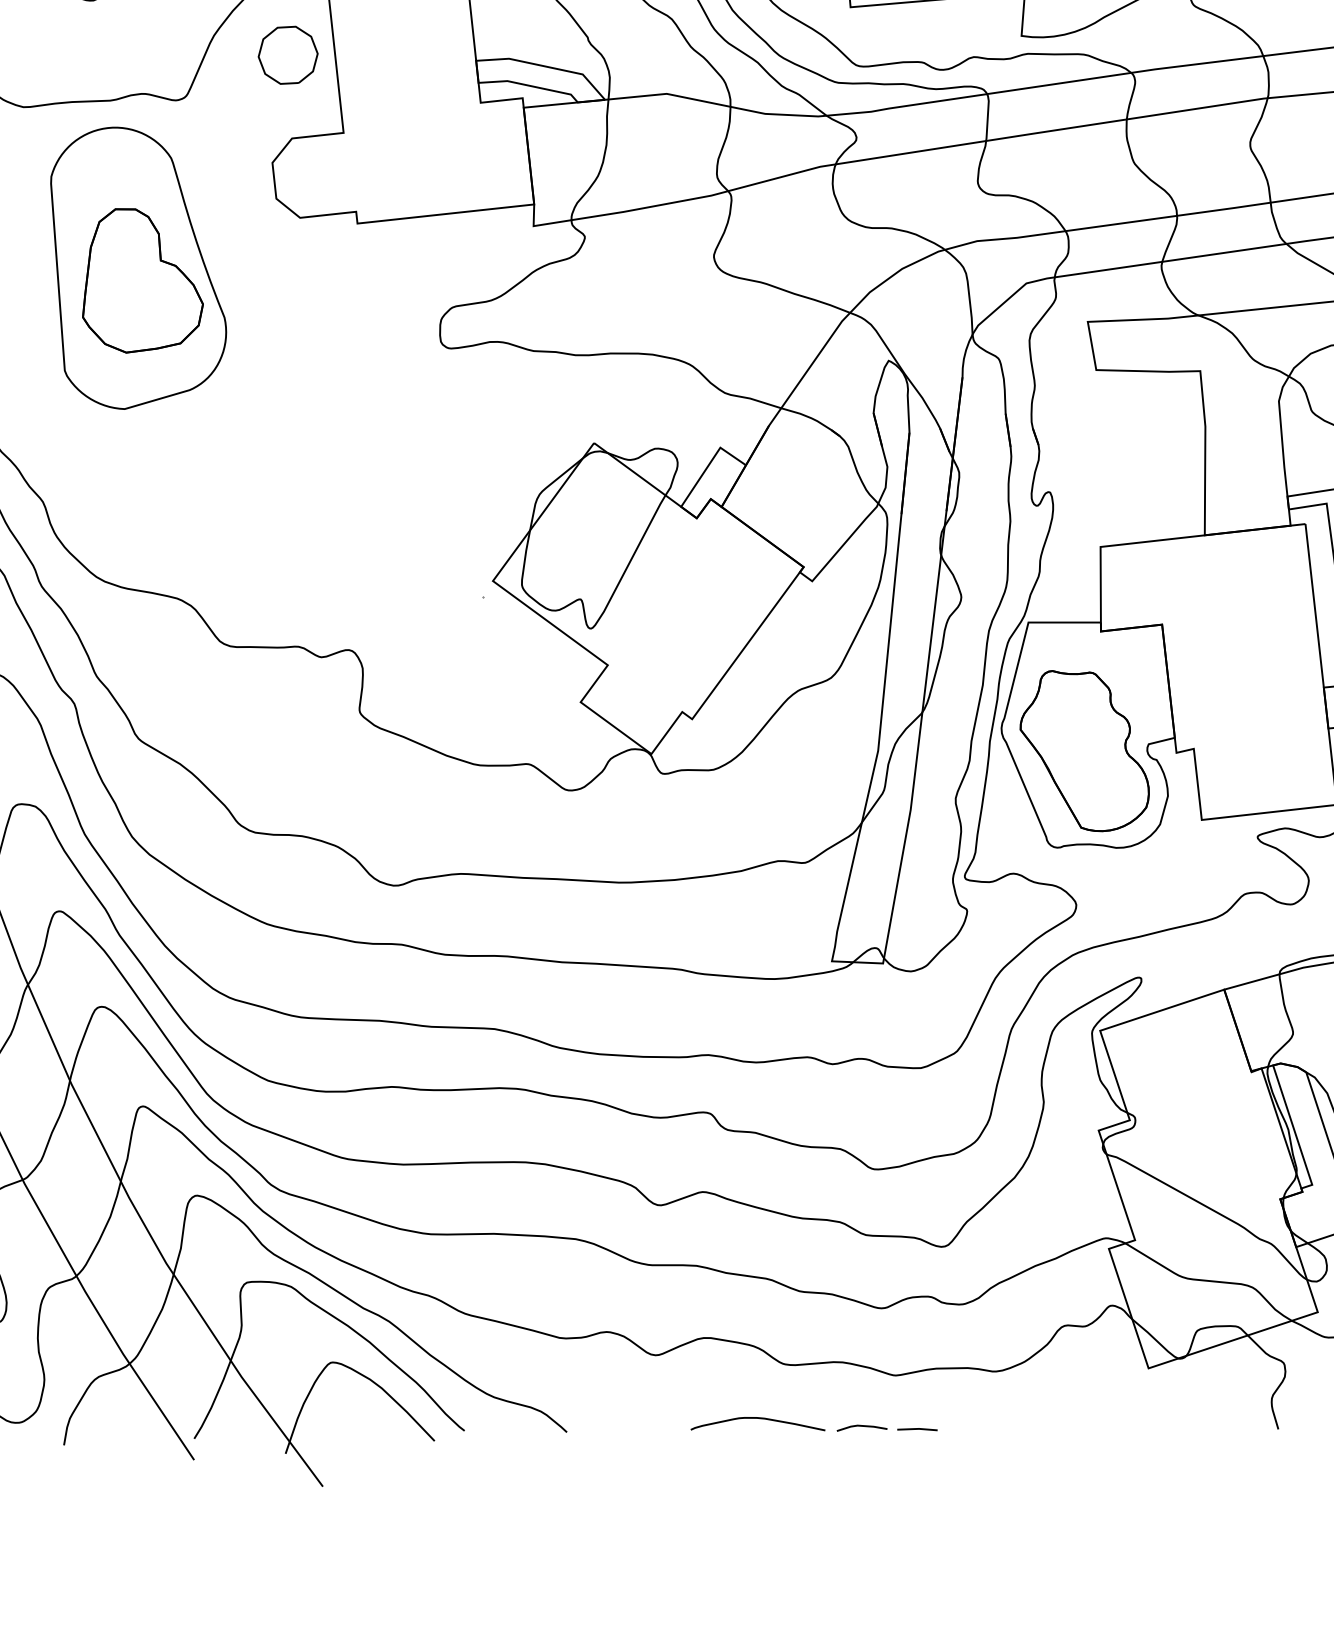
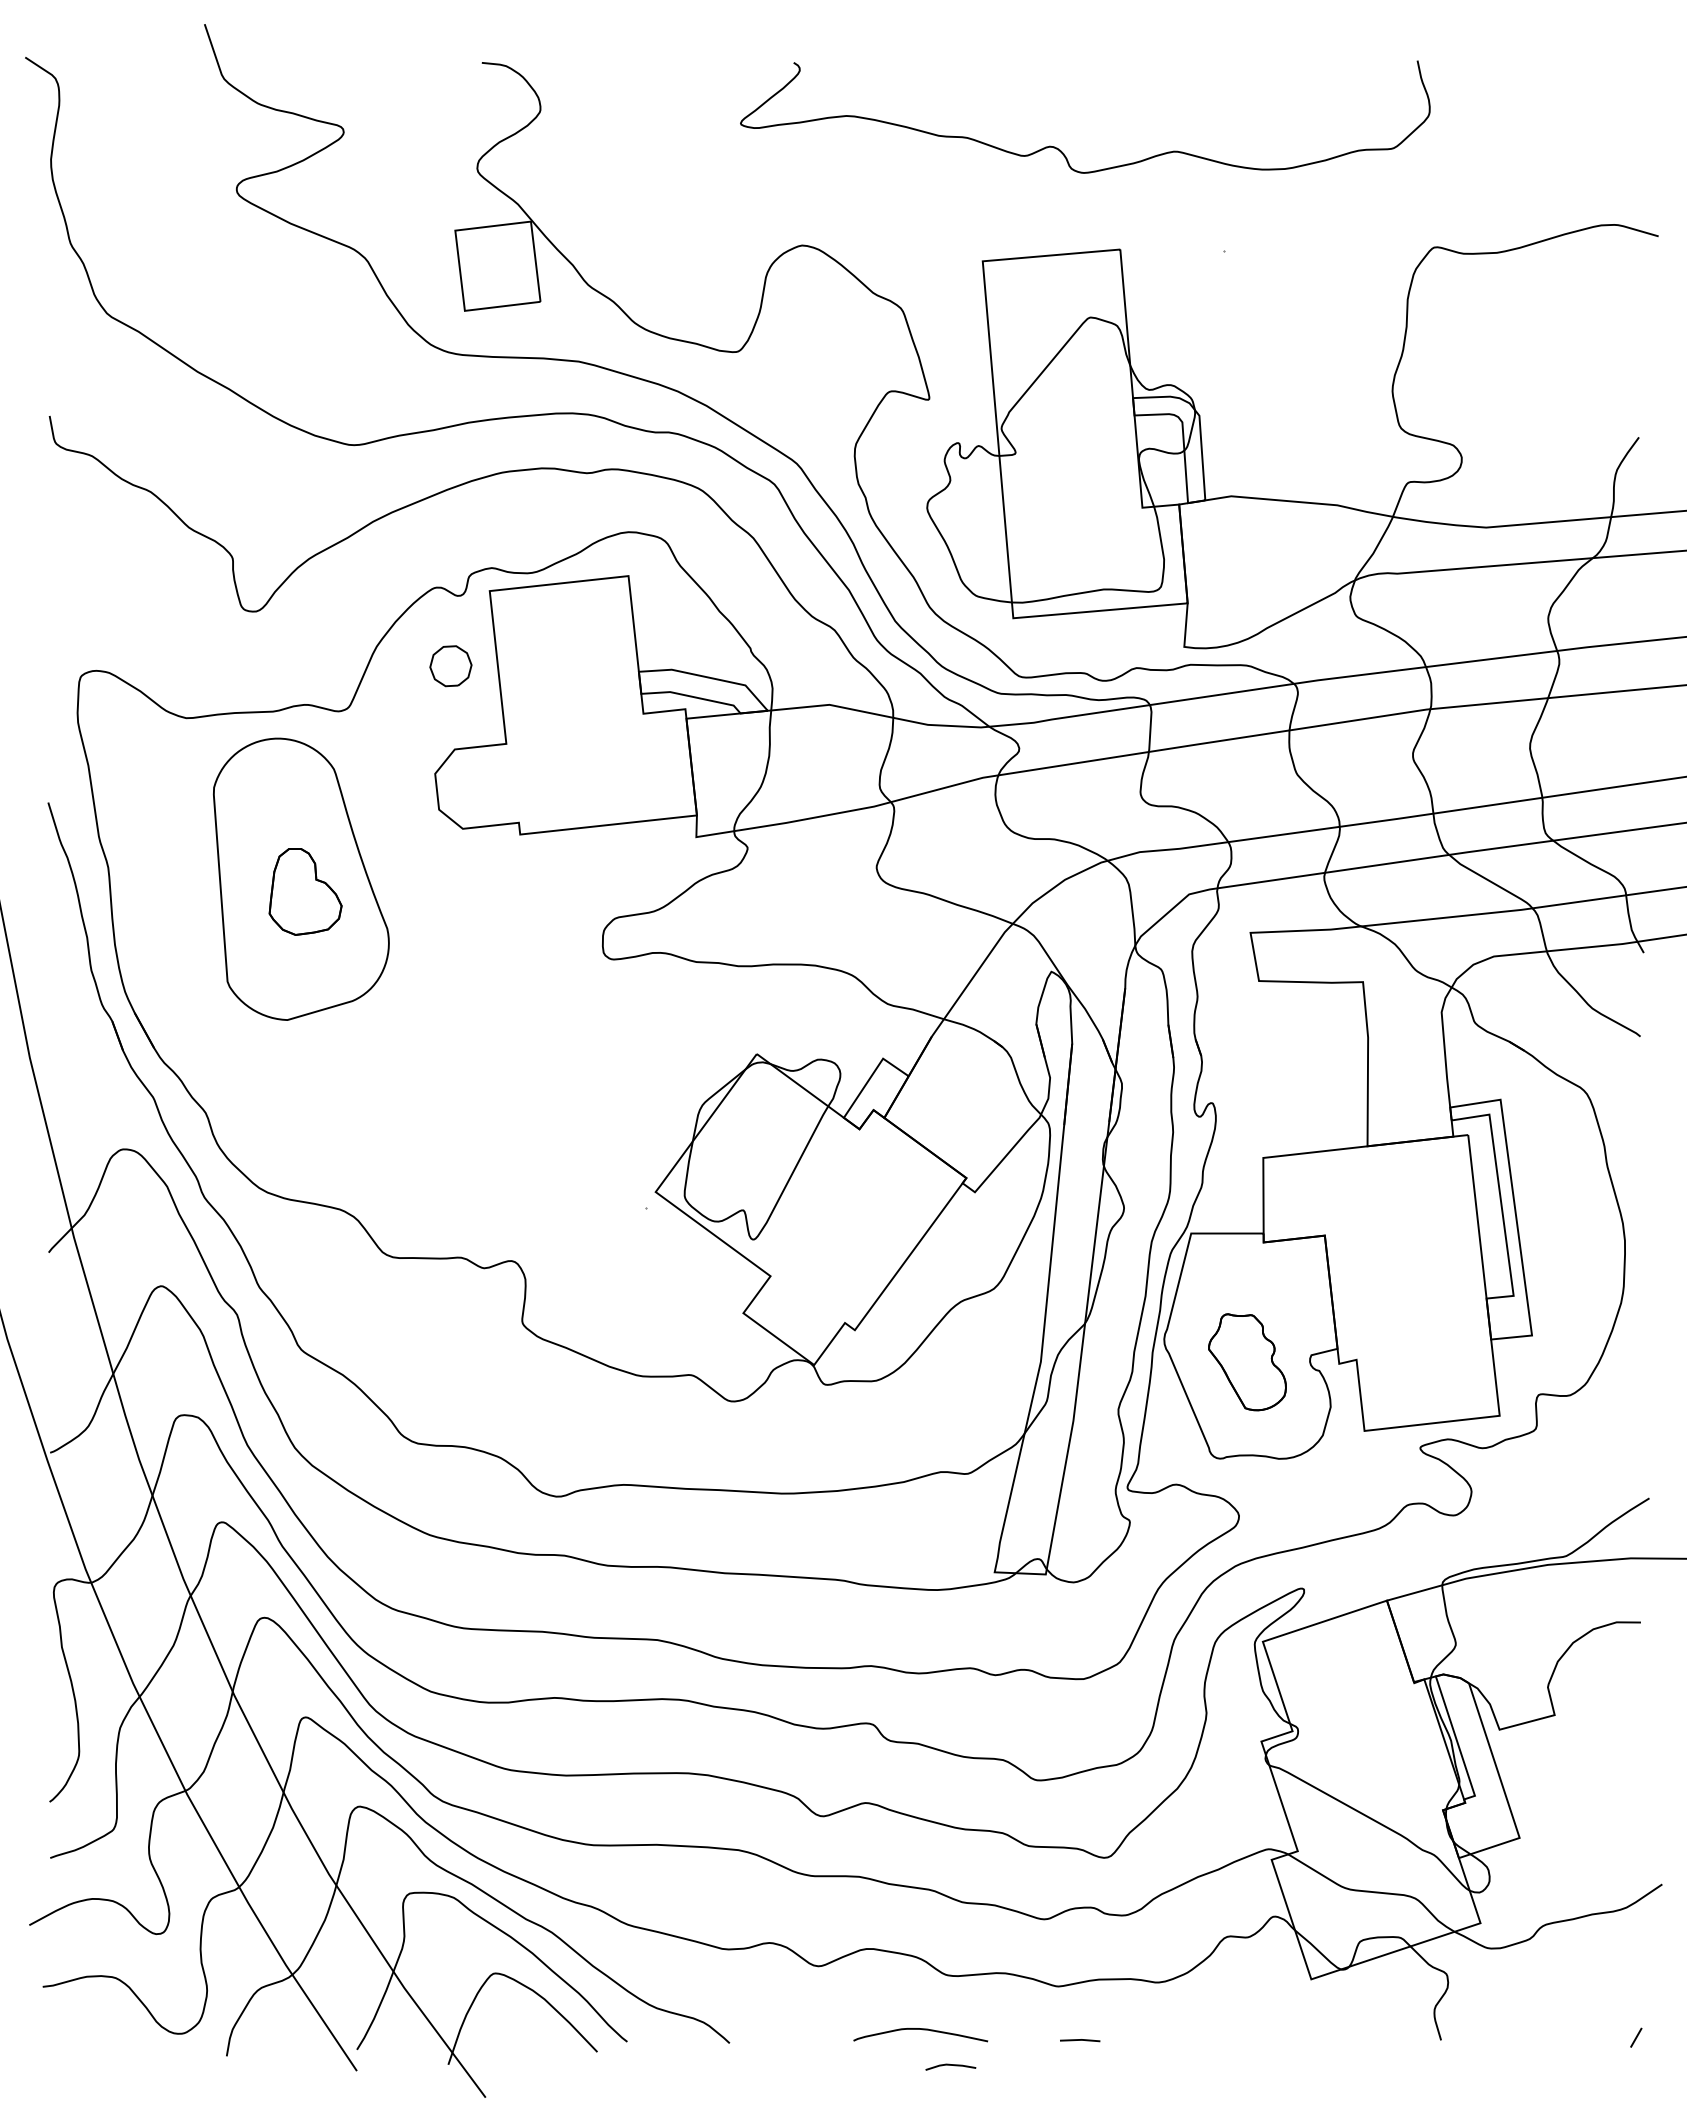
part: (287, 54) -> (450, 665), size x0.7
part: (142, 280) -> (305, 891), size x0.6
part: (1084, 751) -> (1247, 1362), size x0.6
line: (861, 1426) -> (950, 2065), moved

